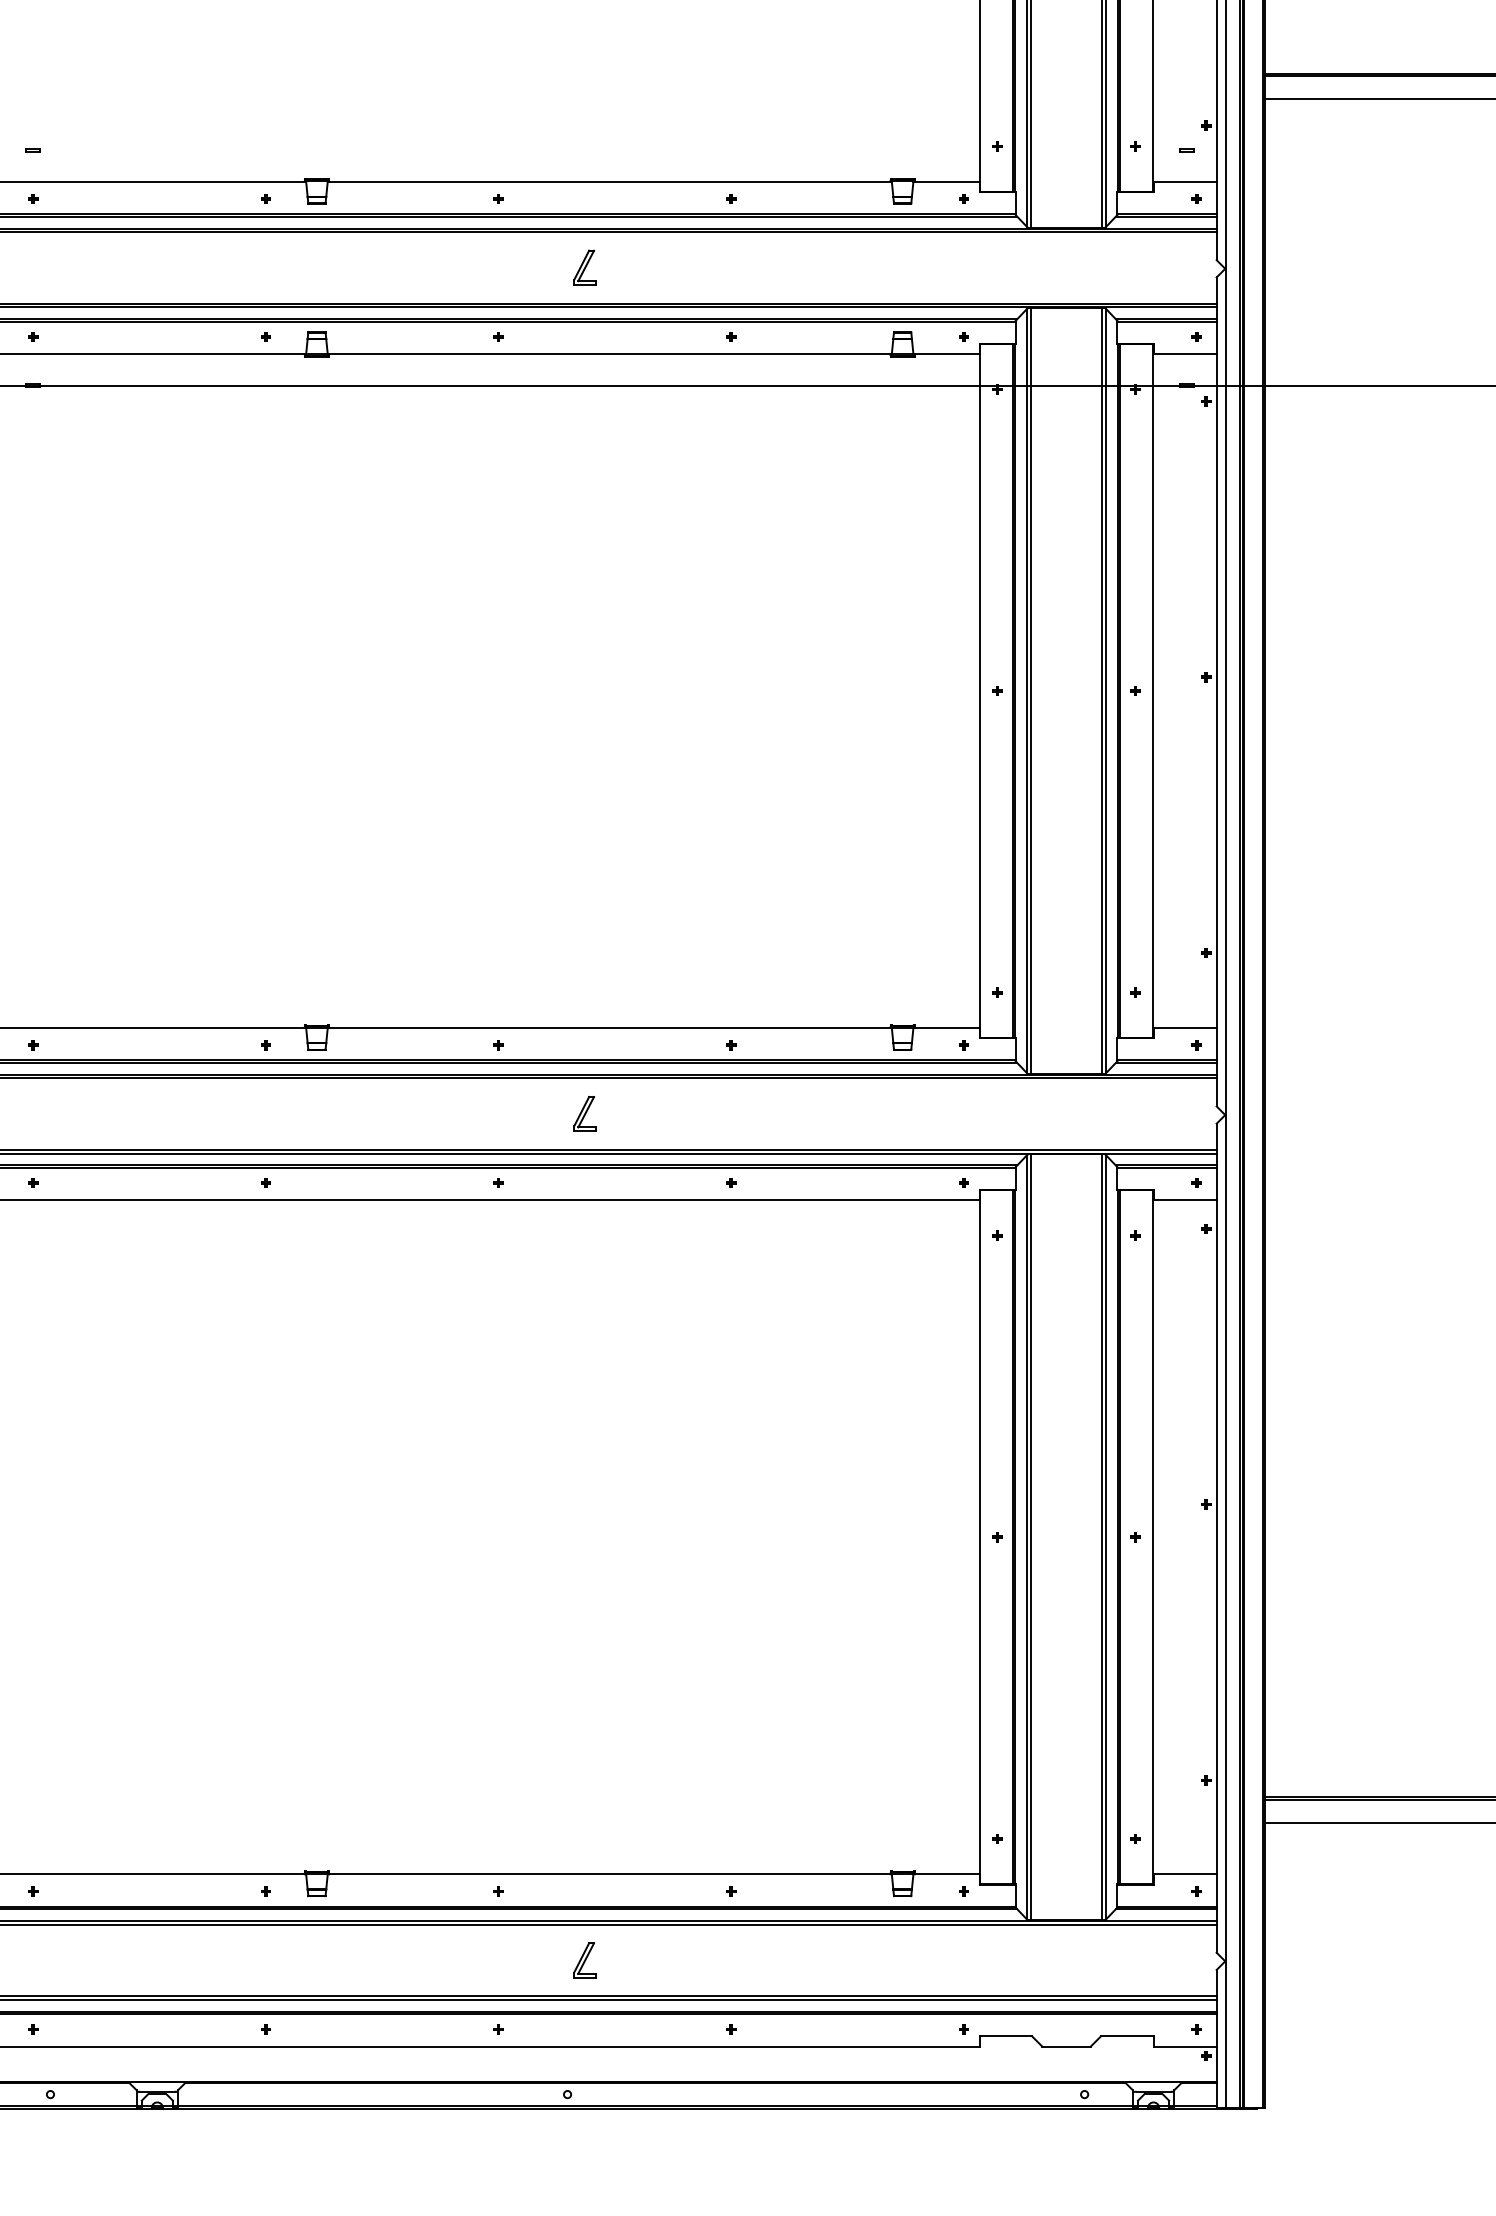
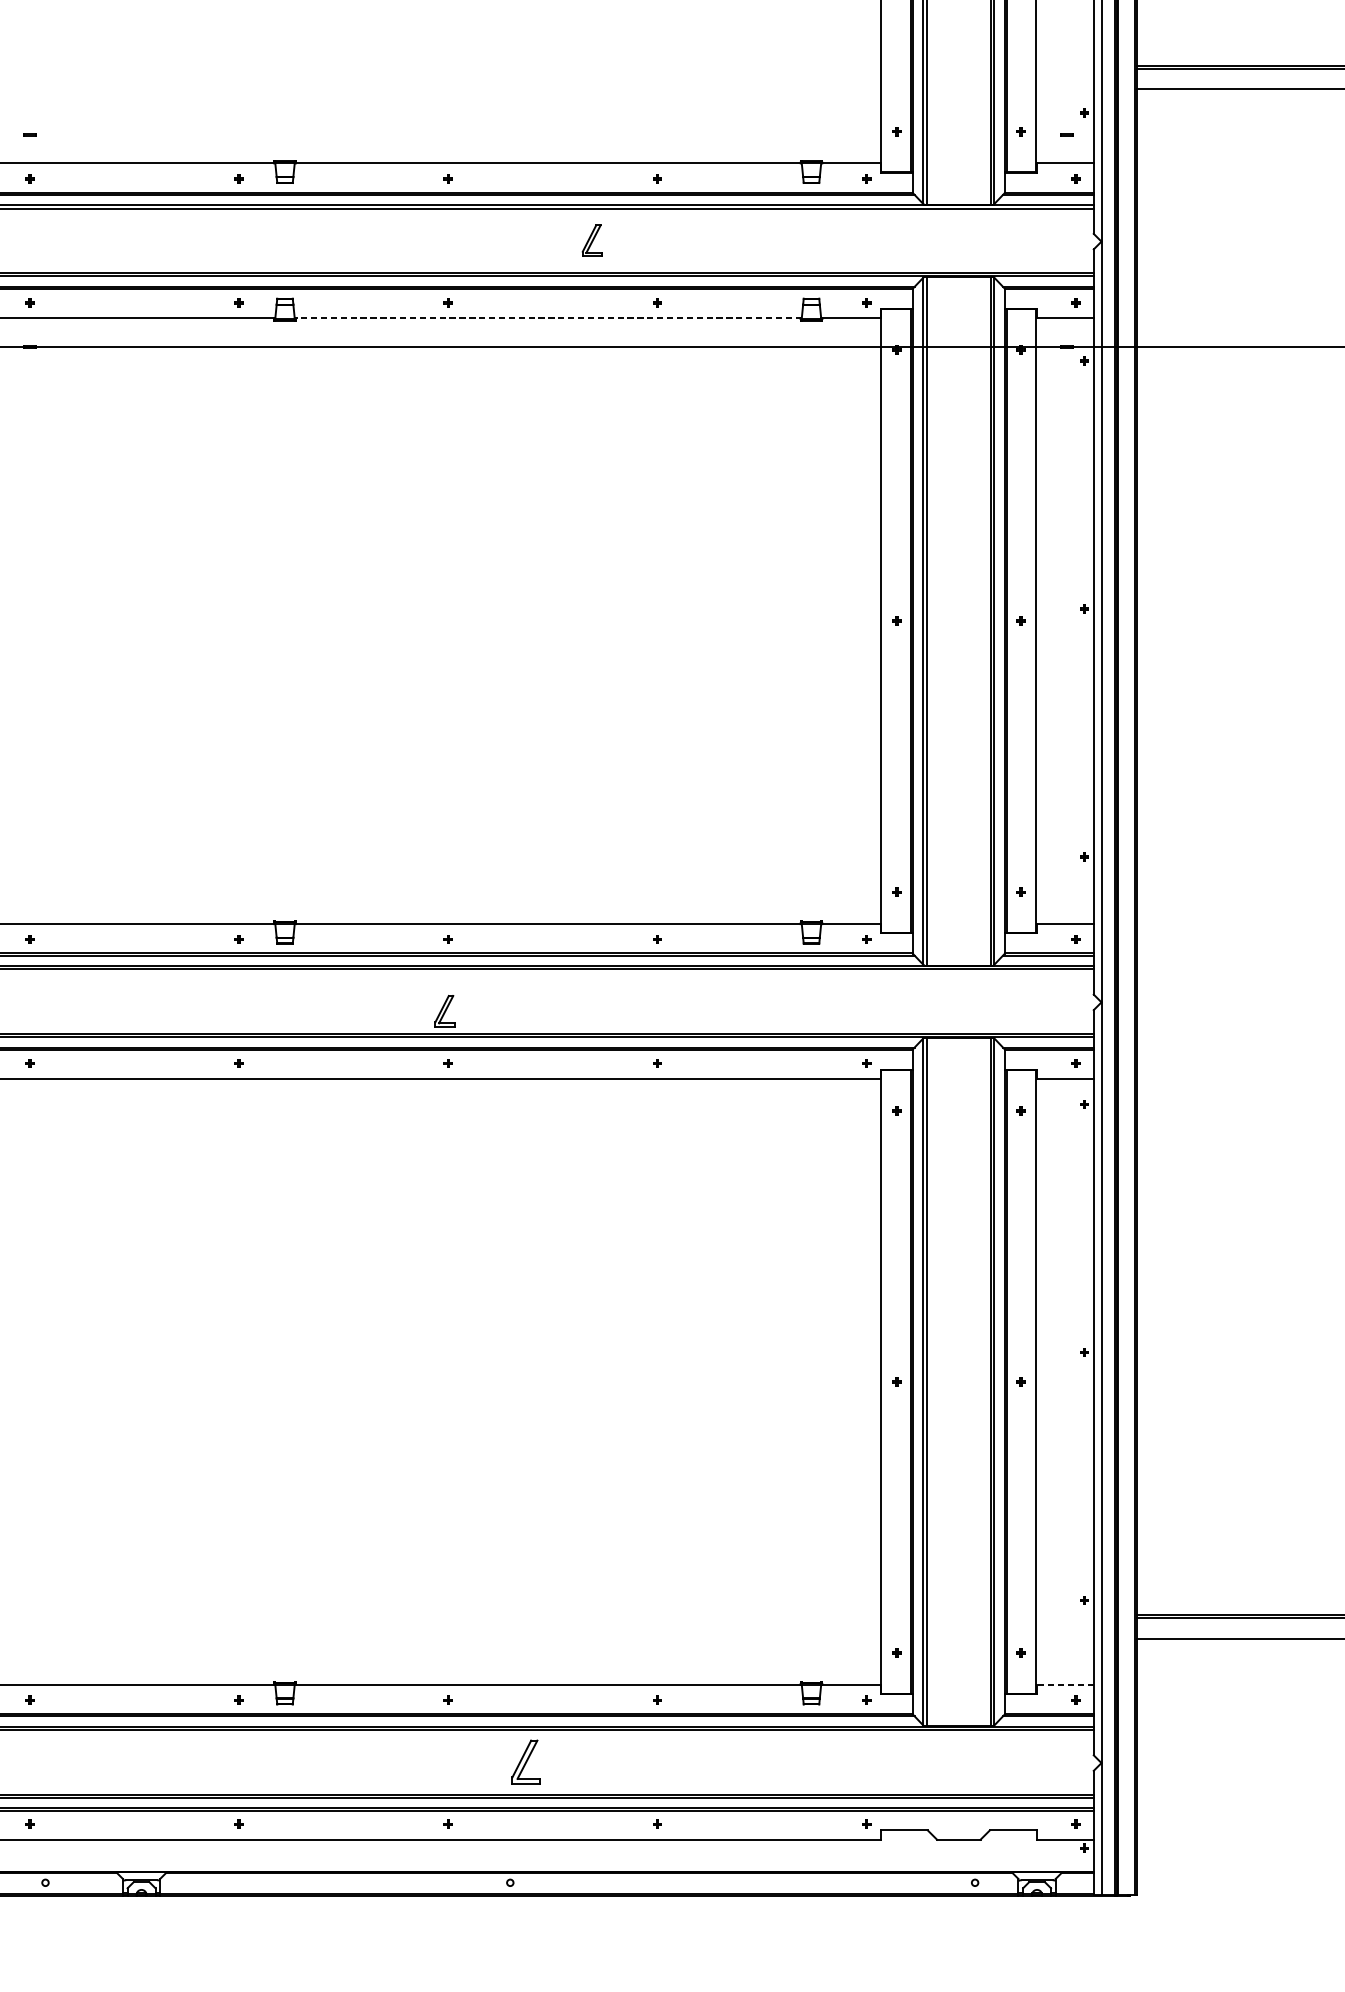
part: (584, 267) -> (592, 240), moved
line: (609, 354) -> (548, 318), solid -> dashed
part: (584, 1113) -> (444, 1010), moved
line: (1185, 1874) -> (1065, 1685), solid -> dashed
part: (584, 1960) -> (525, 1762), size x1.4

